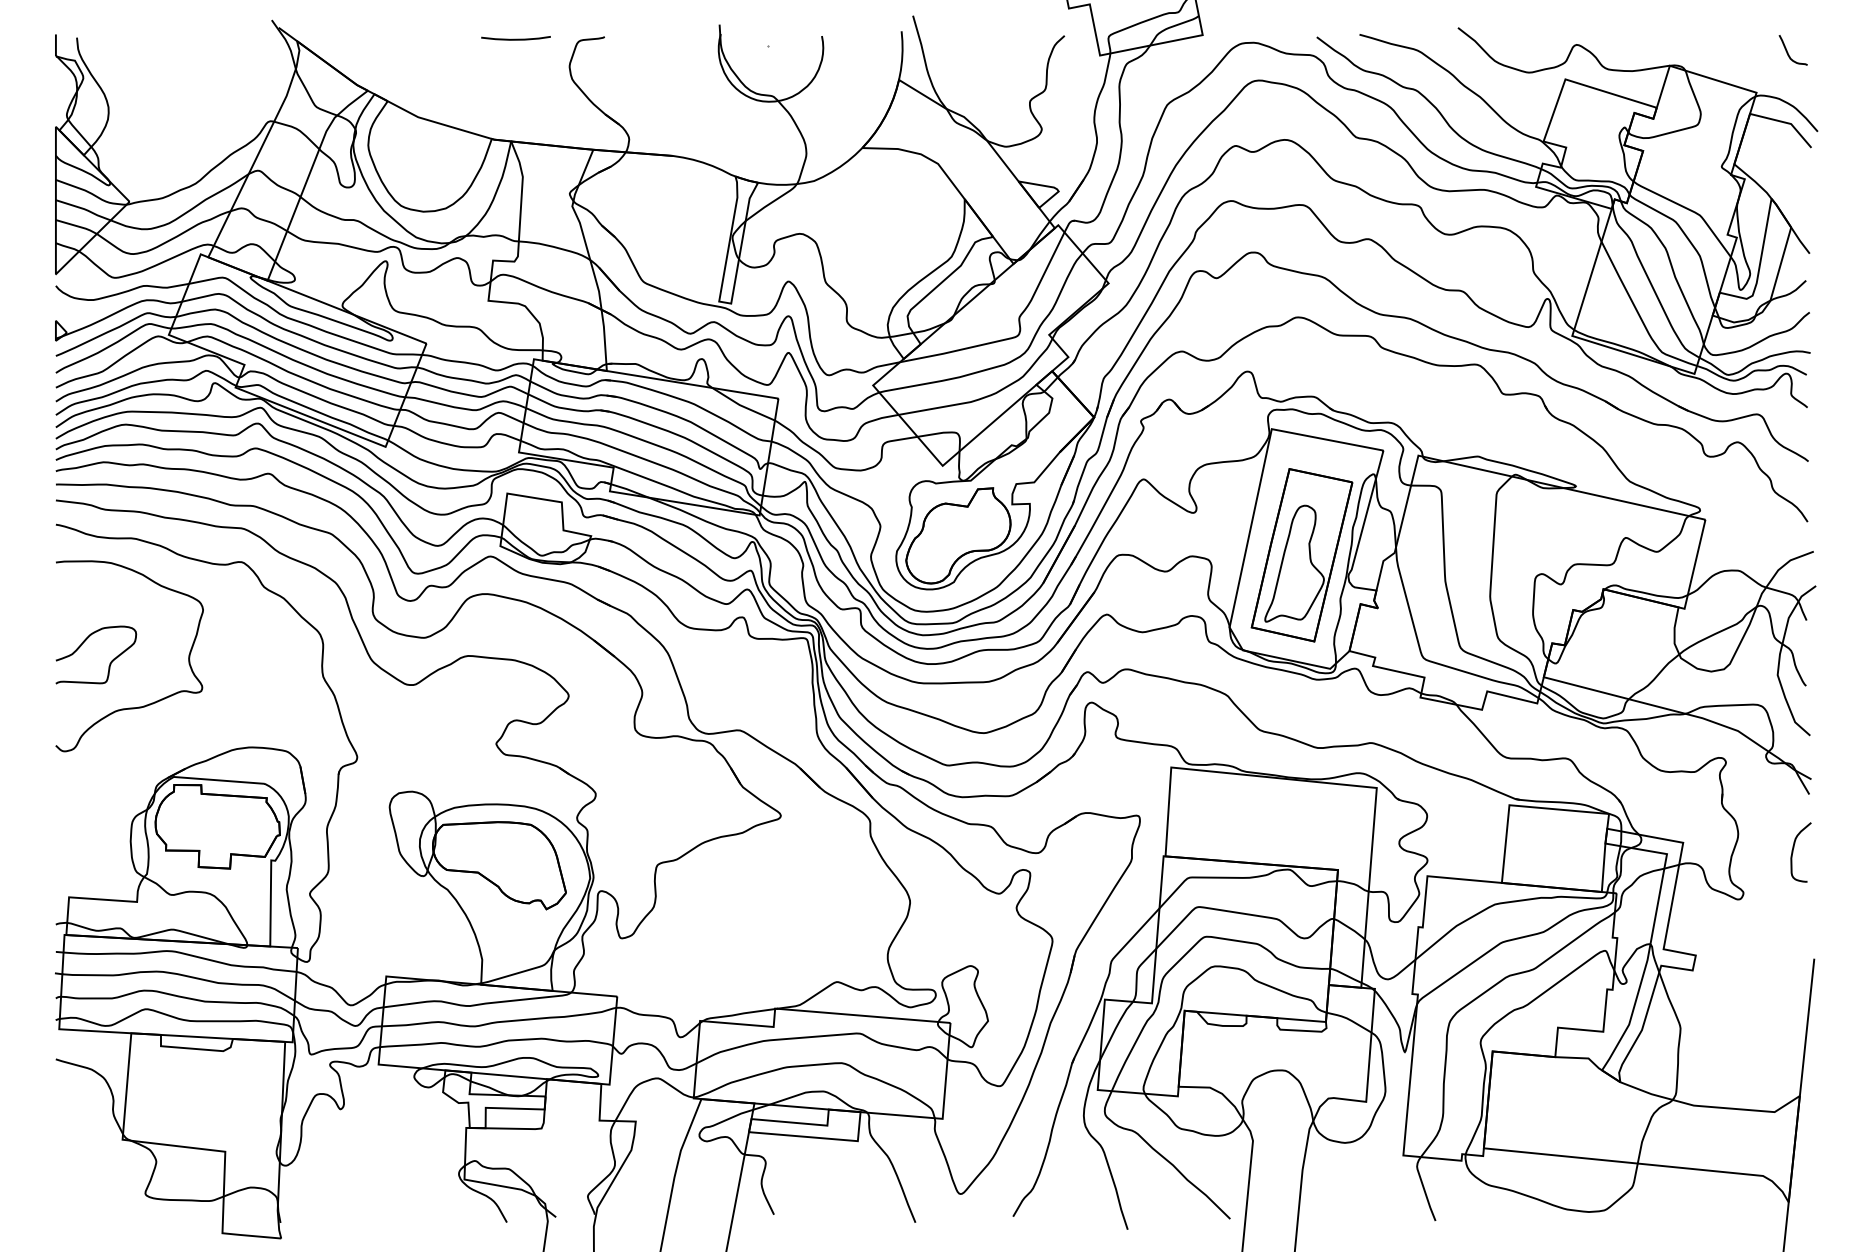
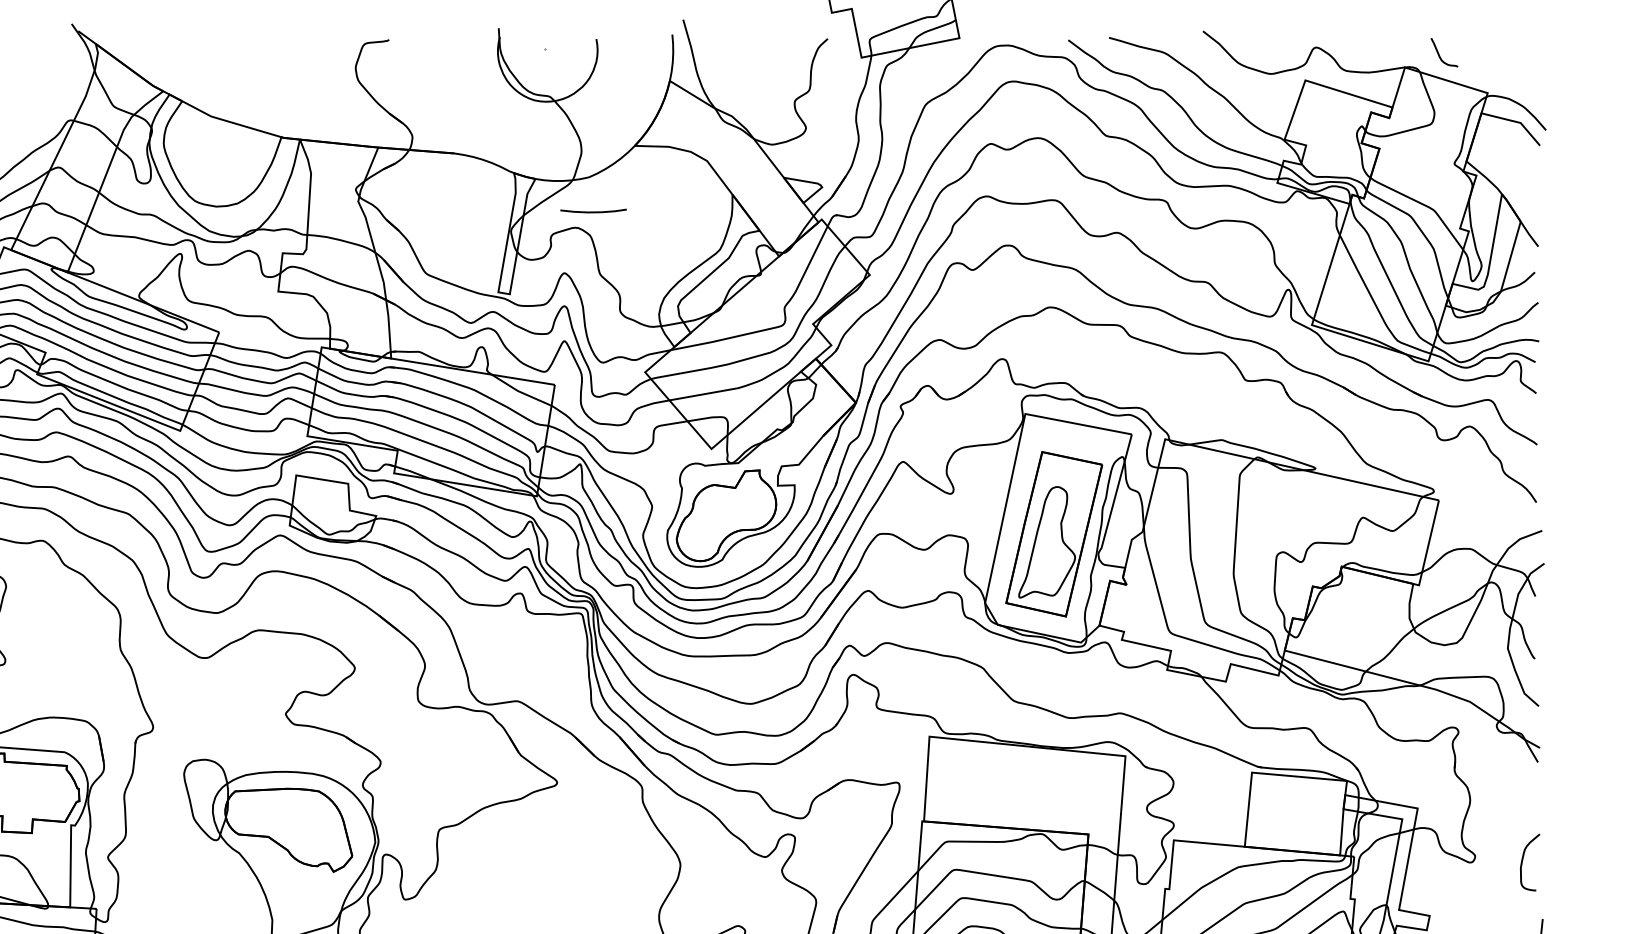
curve: (515, 38) -> (593, 211), moved
curve: (1788, 52) -> (1439, 54), moved
curve: (1793, 852) -> (1522, 862), moved

